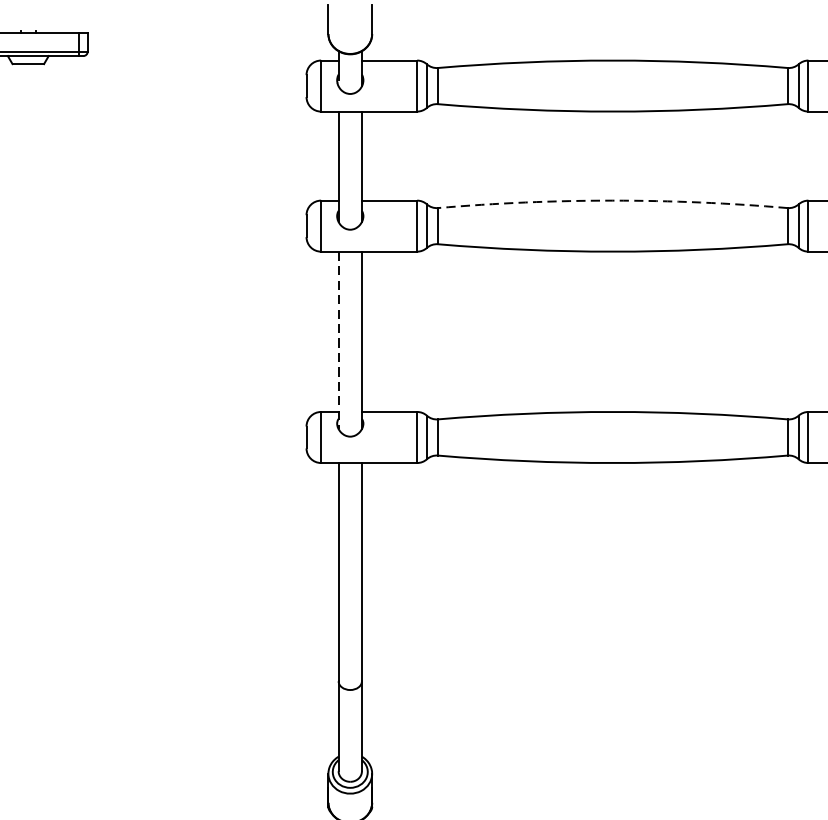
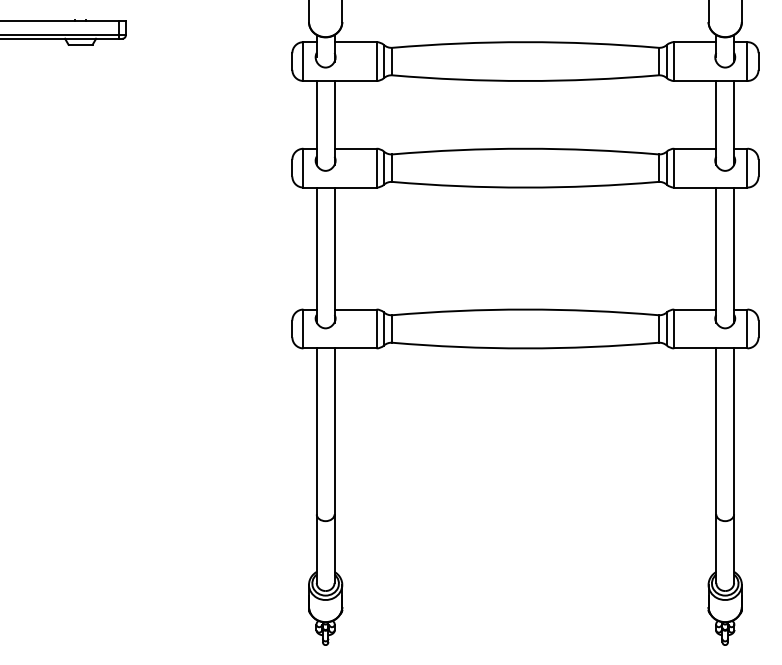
arc: (612, 200) -> (525, 148), dashed -> solid
line: (338, 340) -> (316, 255), dashed -> solid

